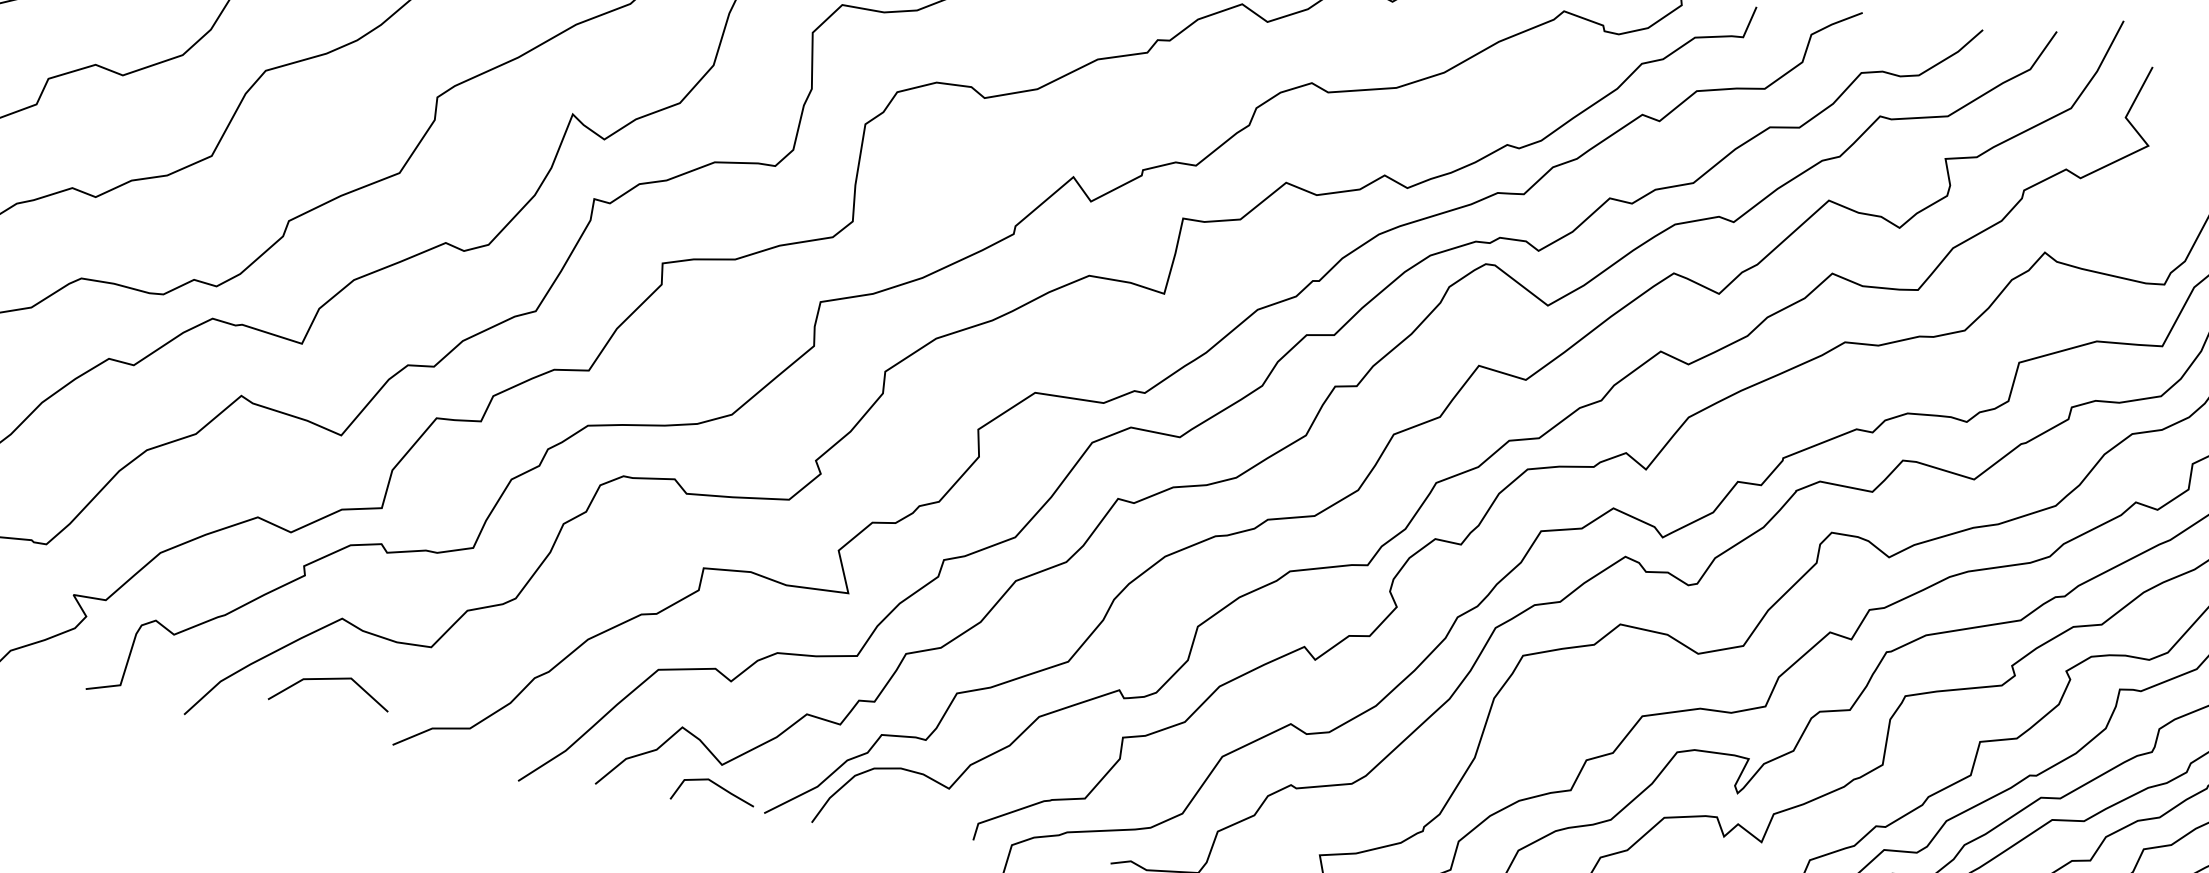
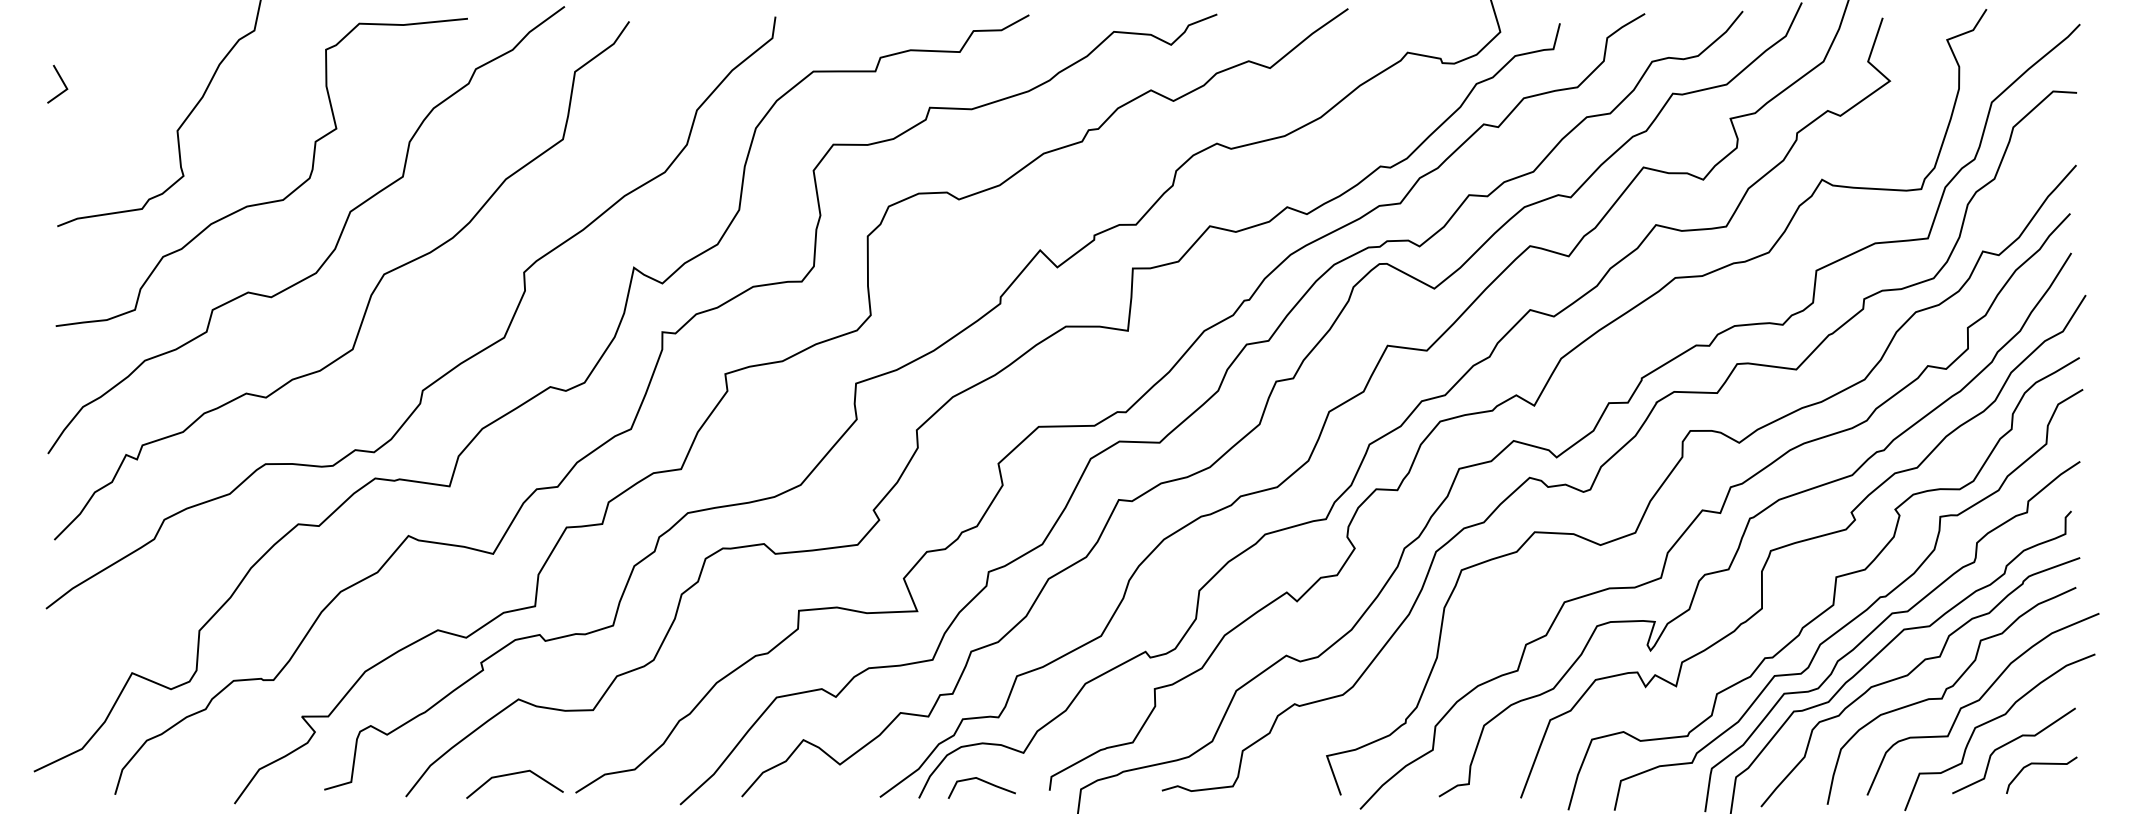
line: (326, 680) -> (510, 775), moved
line: (717, 786) -> (984, 782), moved

